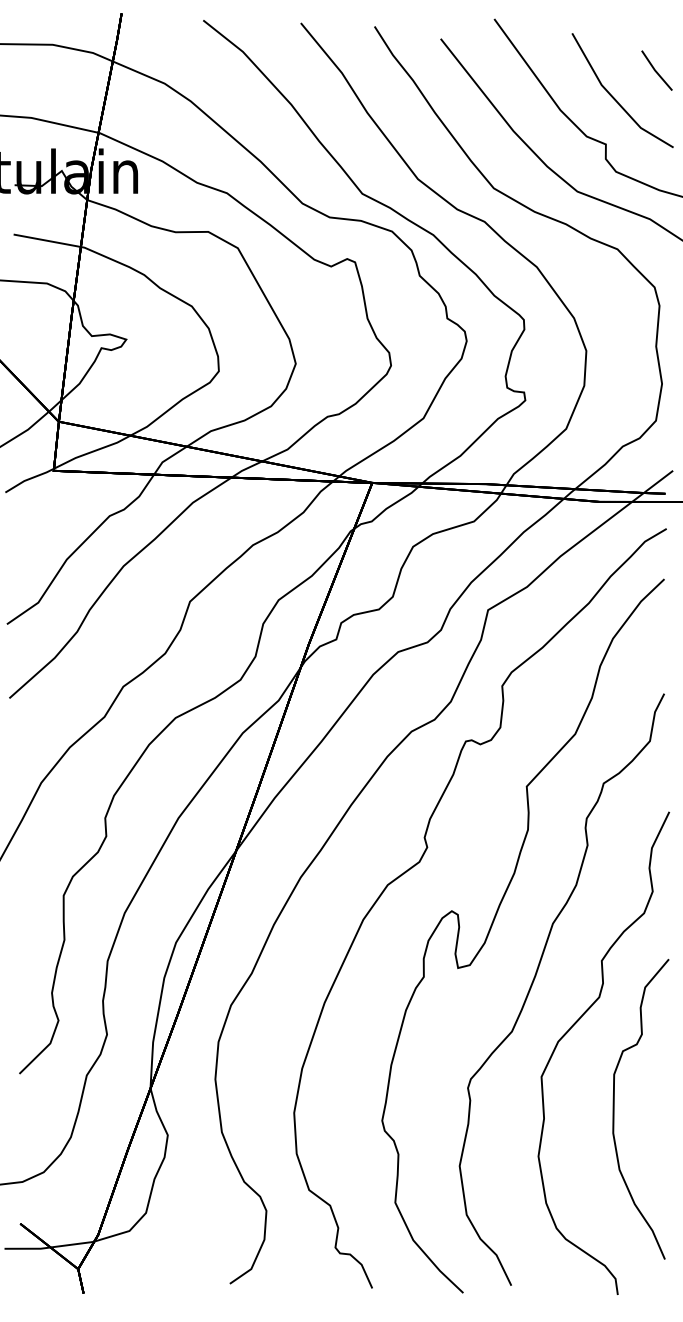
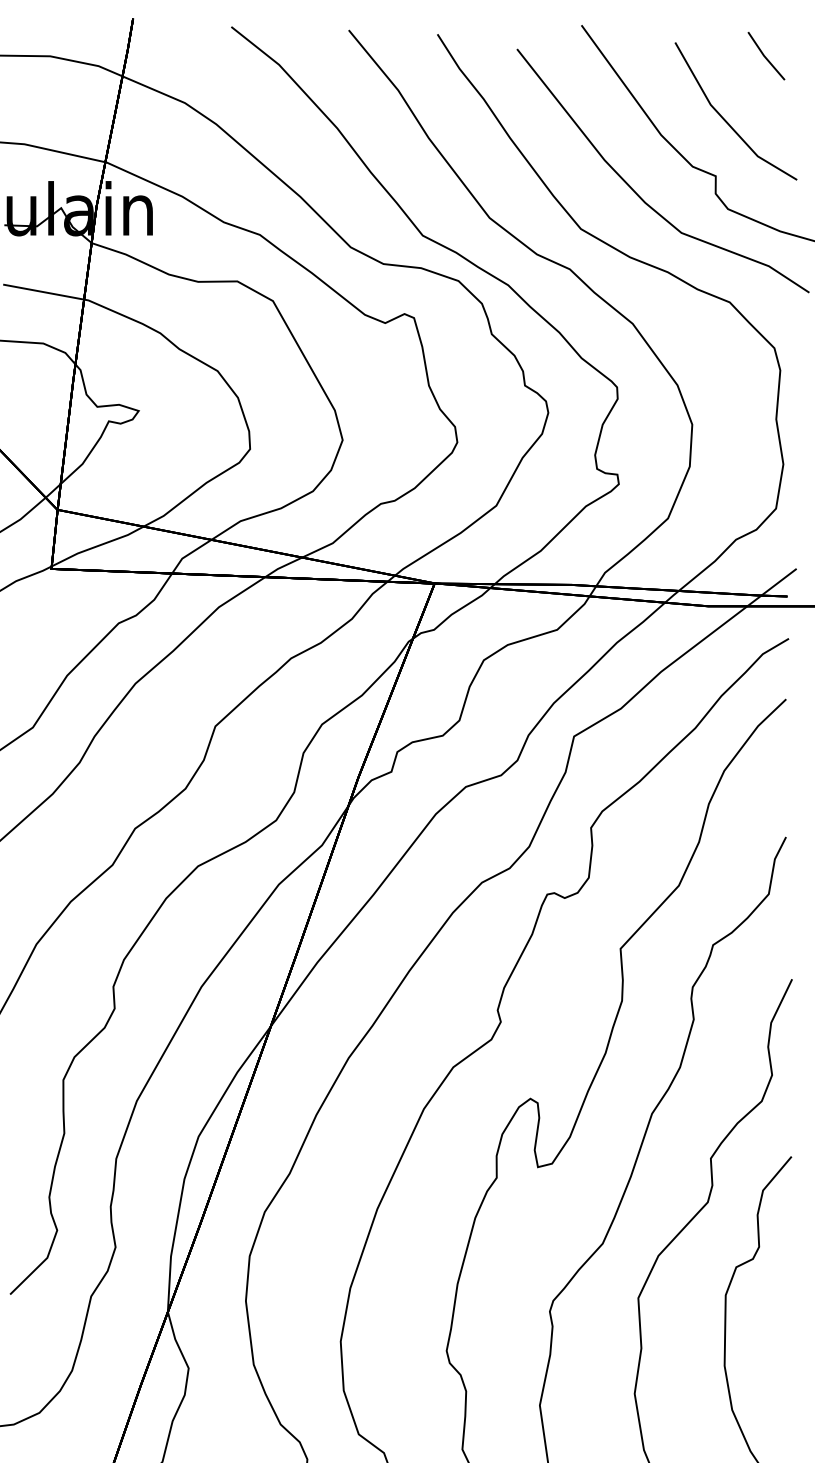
line: (656, 70) -> (765, 55), moved

